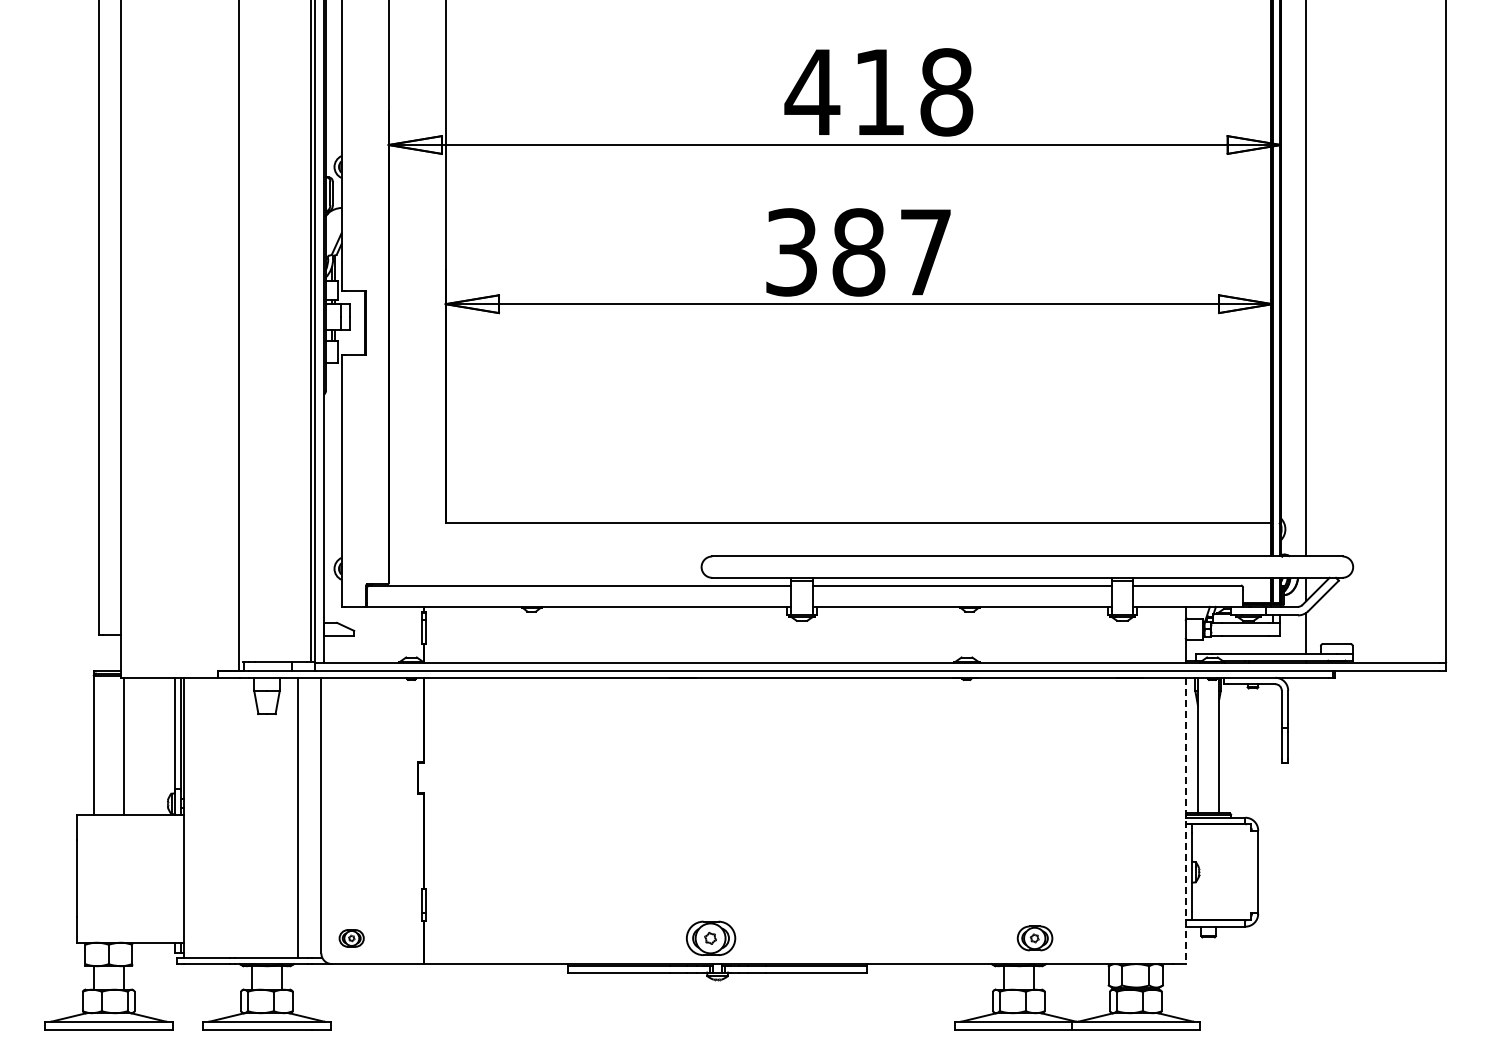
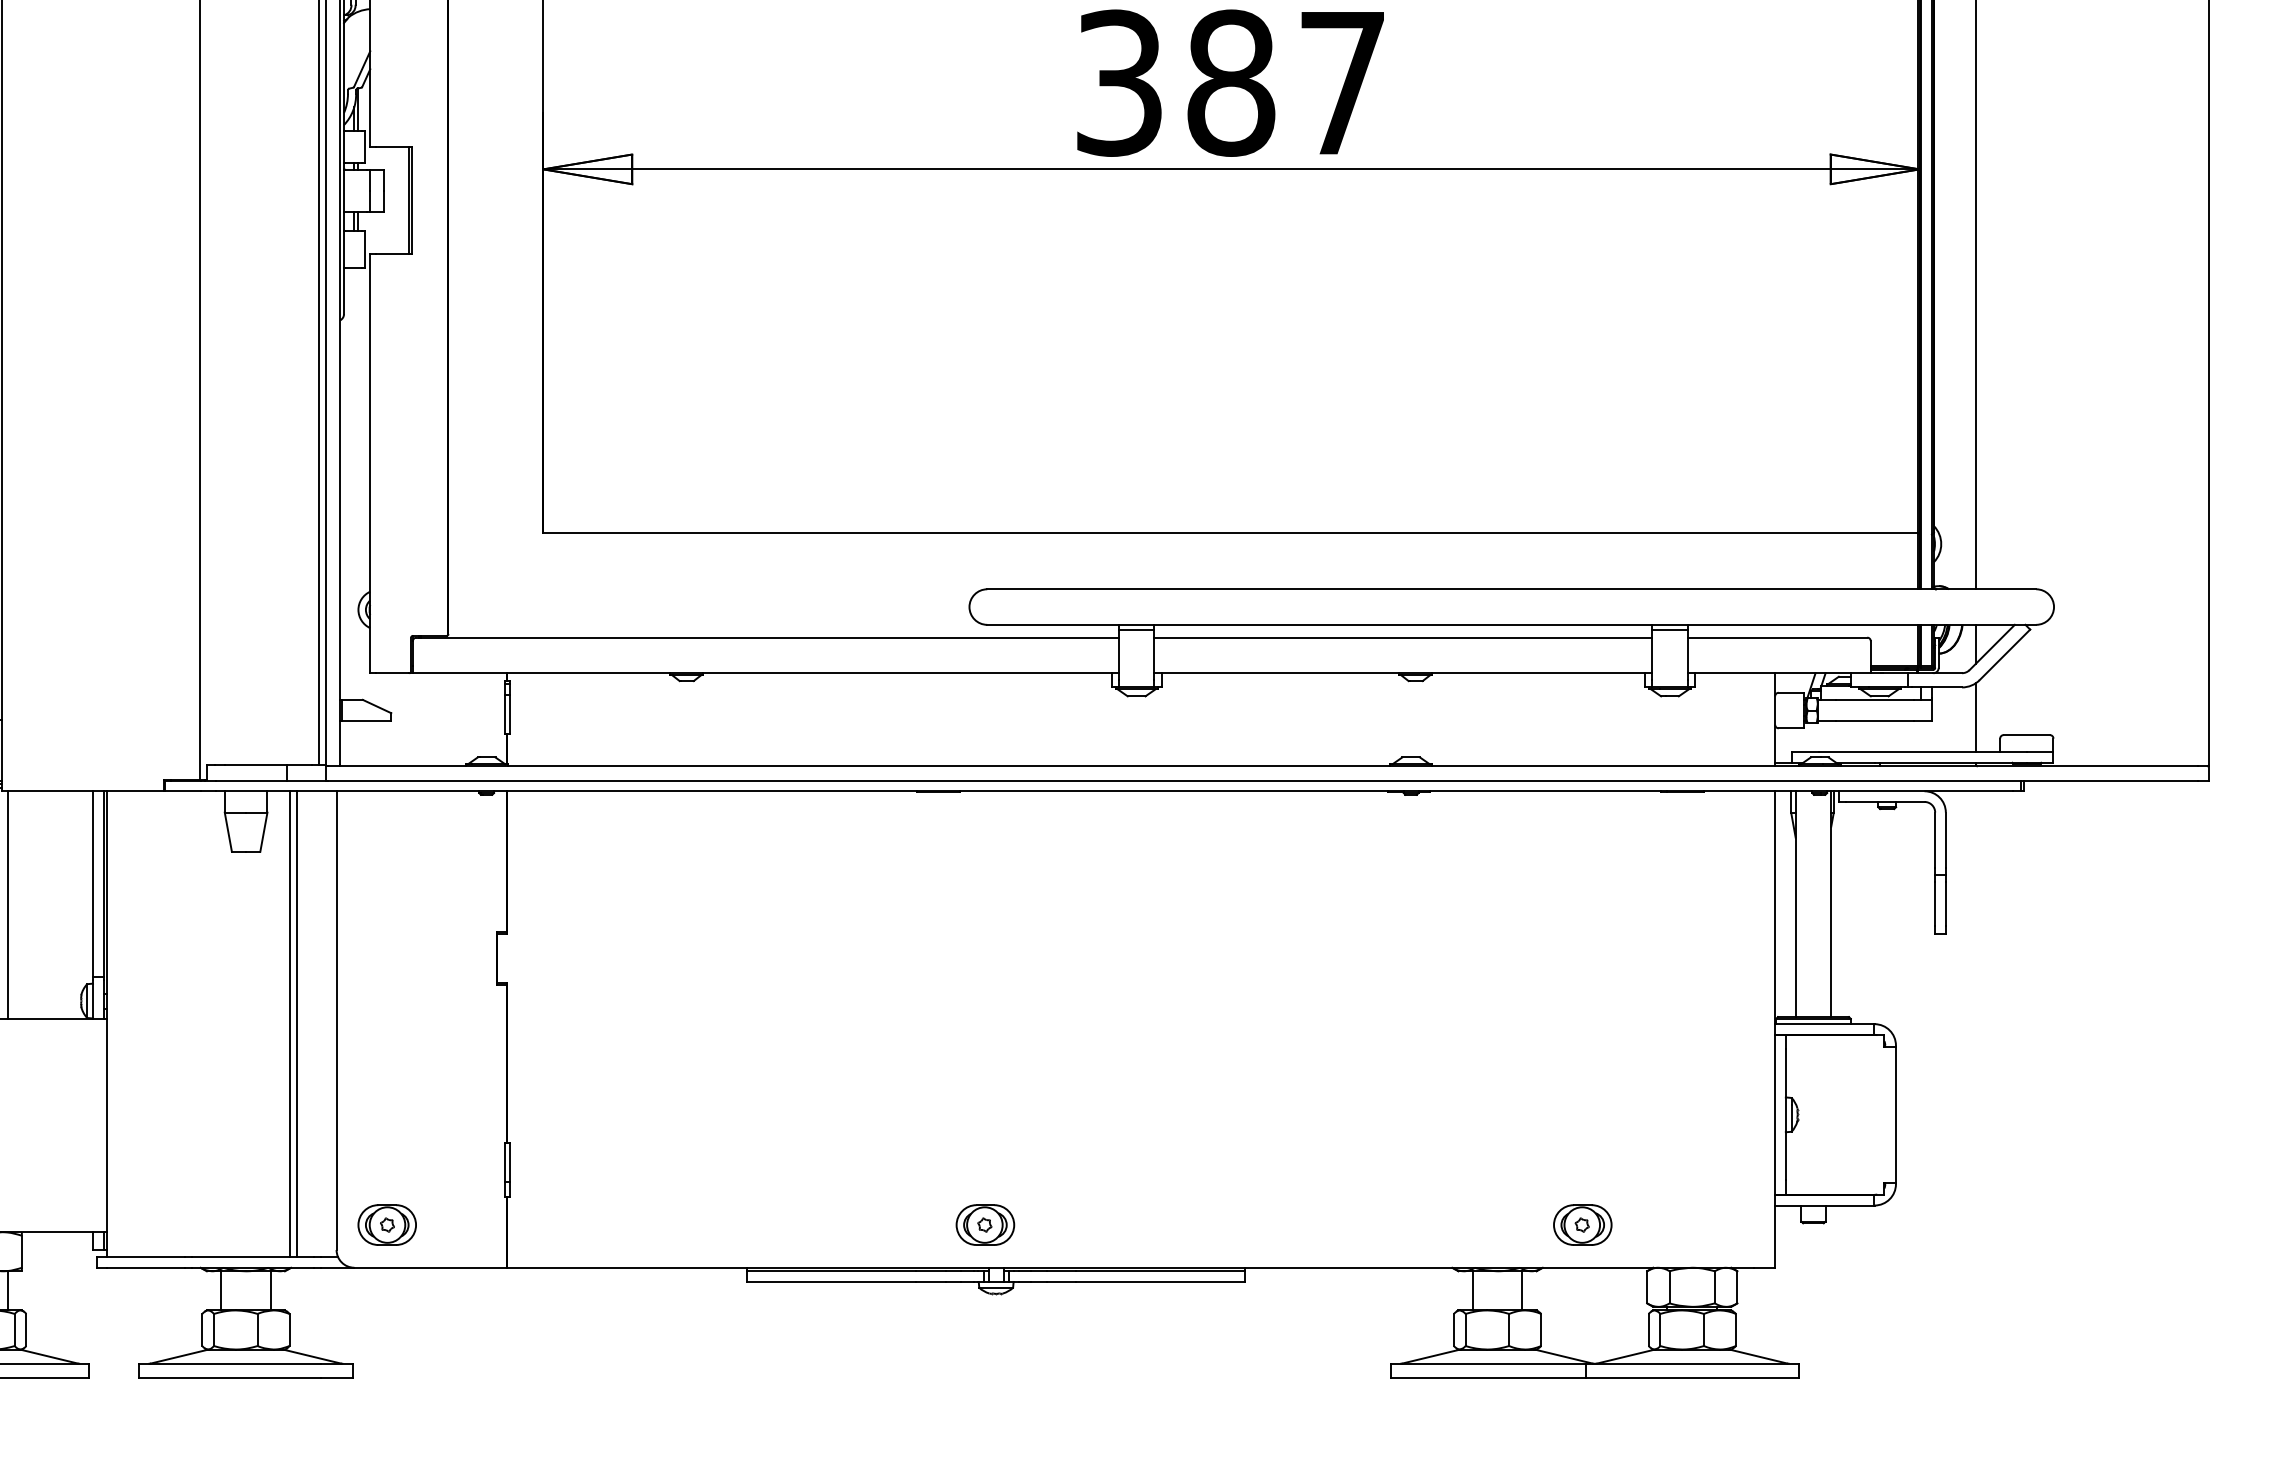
line: (293, 817) -> (290, 1023), added
line: (1185, 821) -> (1774, 1030), dashed -> solid
part: (351, 938) -> (386, 1225), size x1.43
part: (711, 938) -> (985, 1225), size x0.71
part: (1034, 938) -> (1581, 1225), moved

